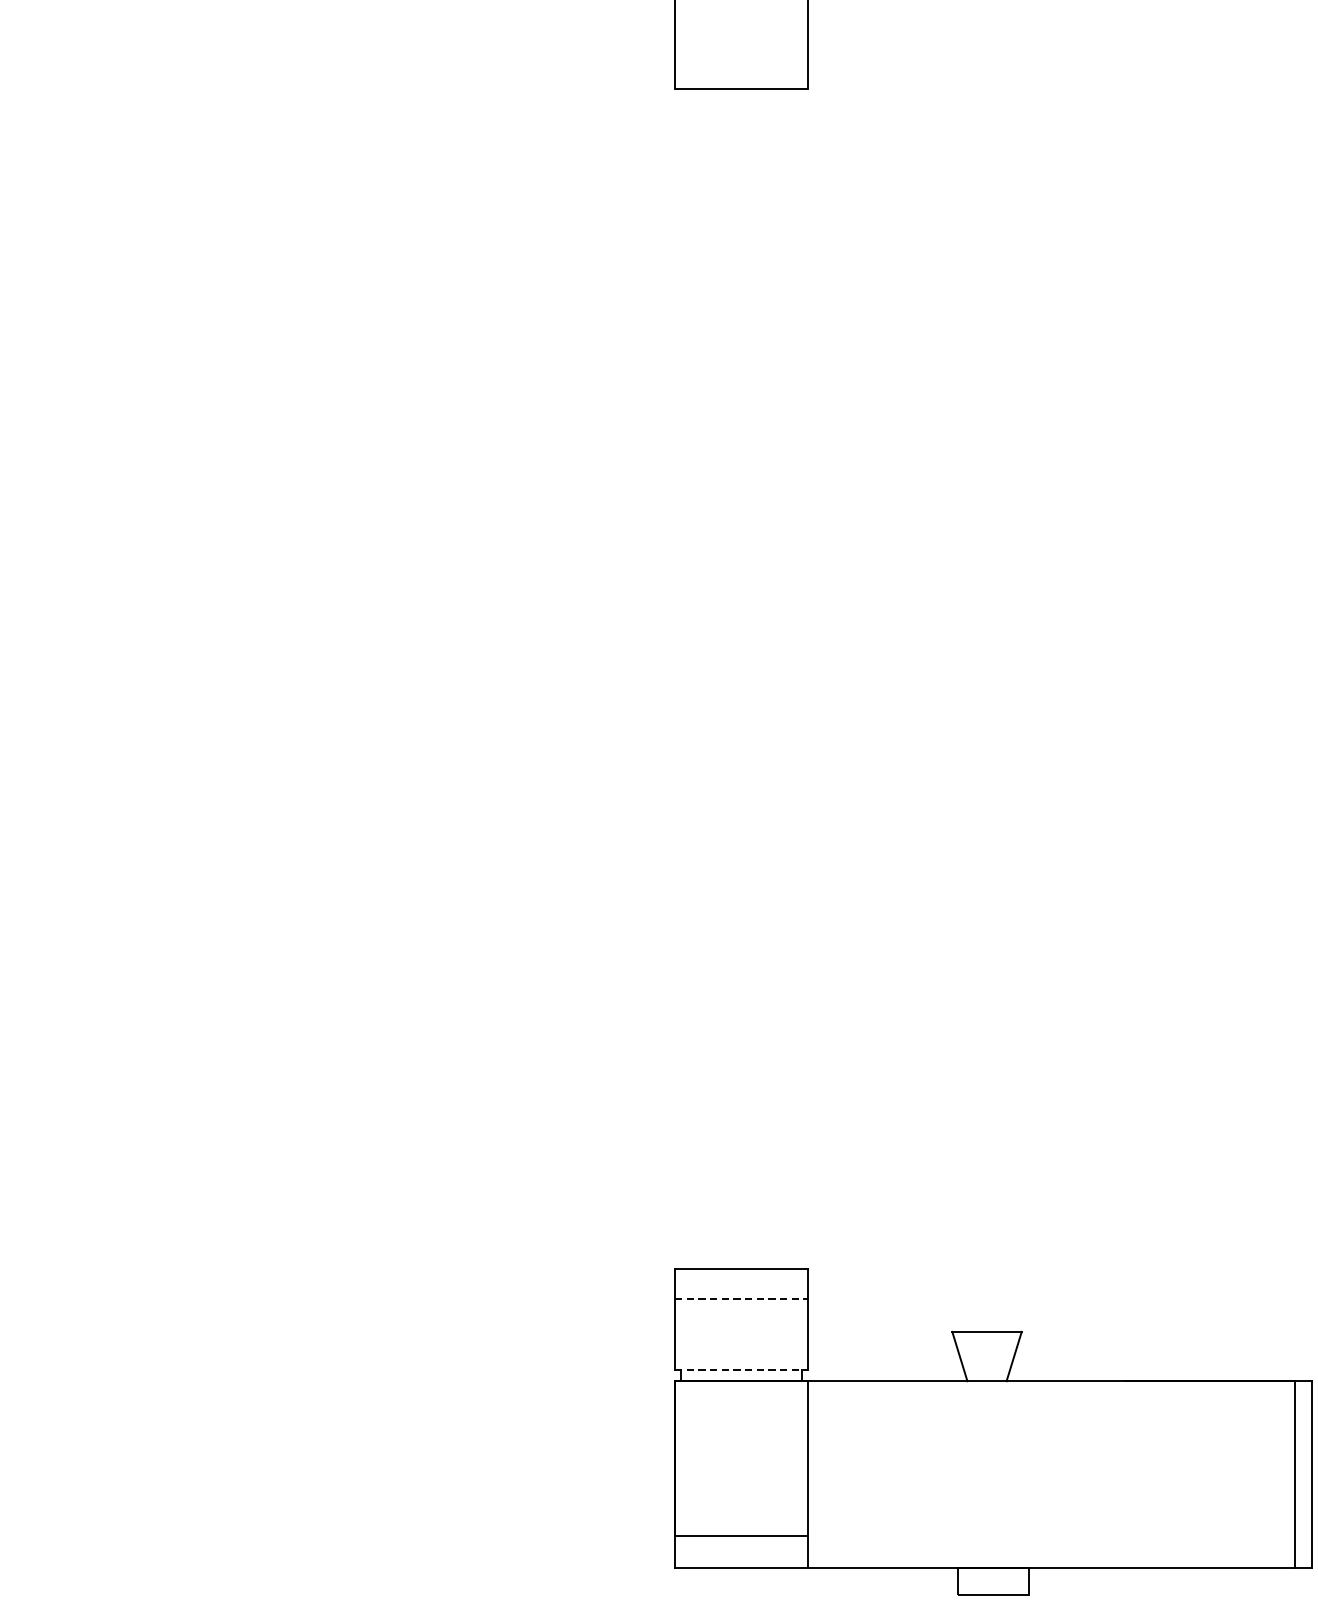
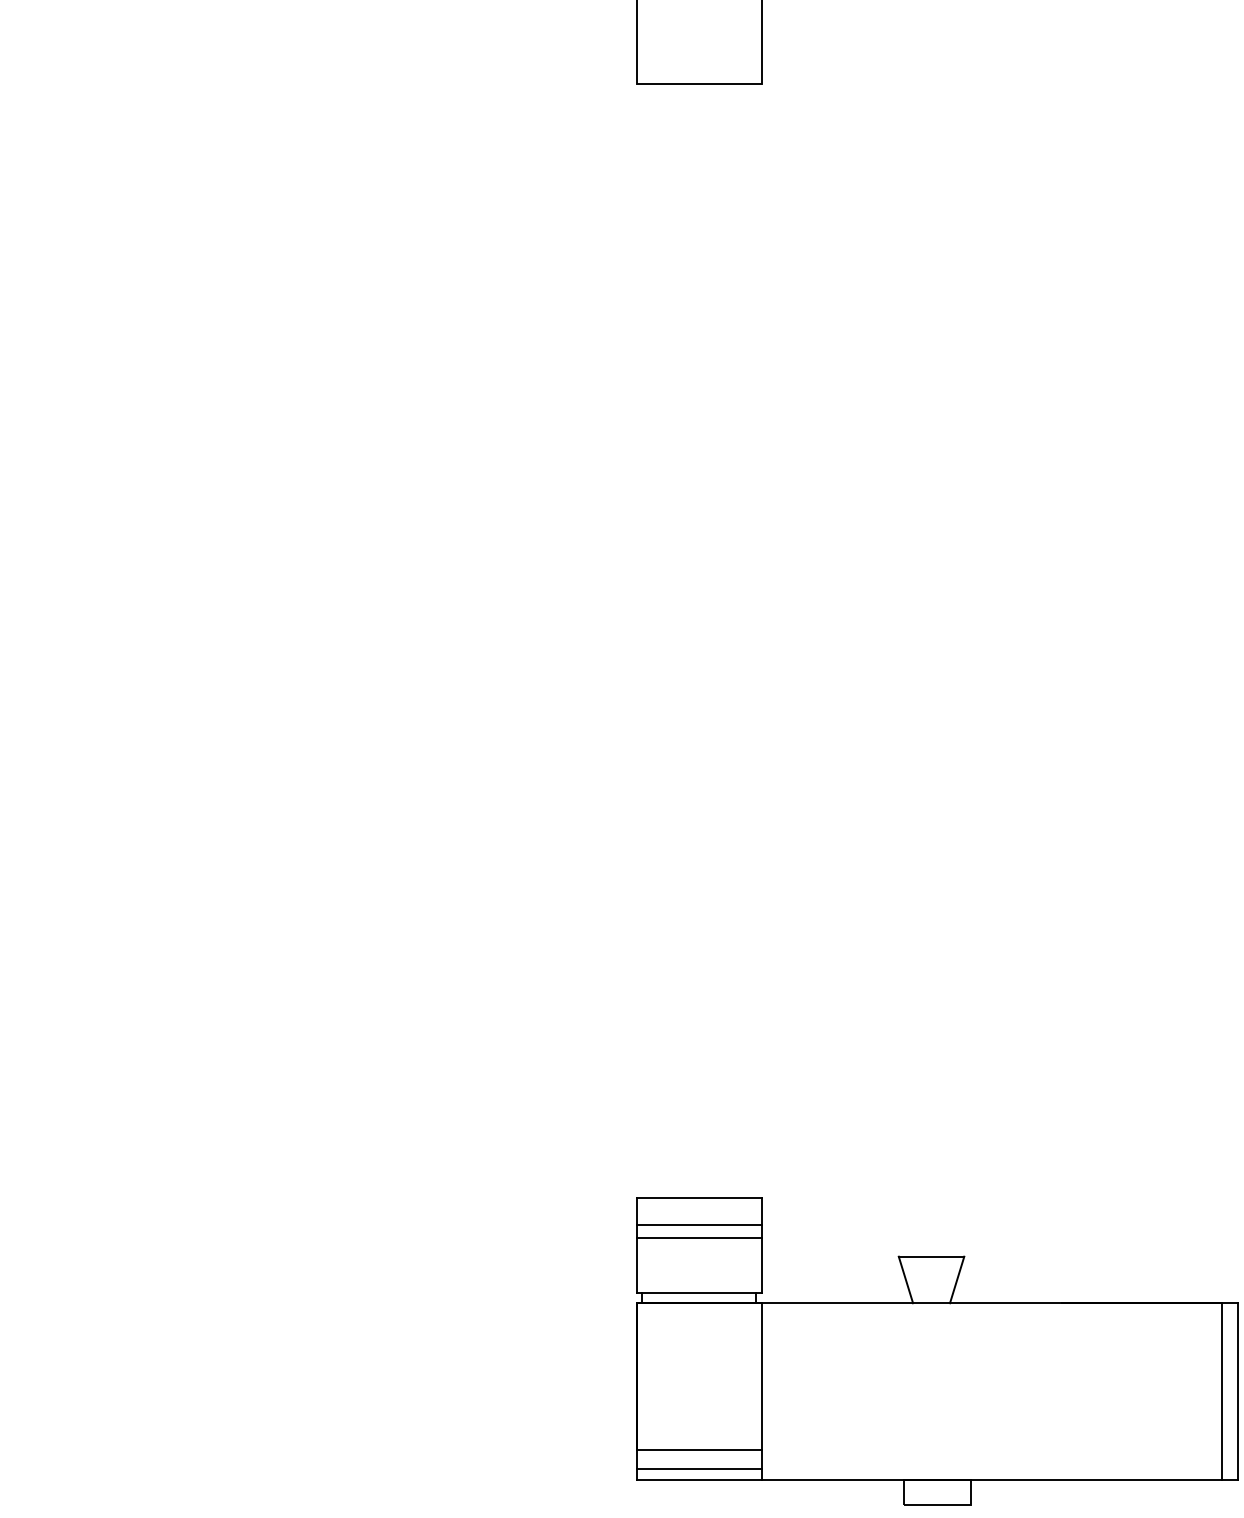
line: (741, 1298) -> (699, 1225), dashed -> solid
line: (741, 1311) -> (699, 1237), added
line: (741, 1369) -> (699, 1292), dashed -> solid
line: (741, 1556) -> (699, 1468), added

